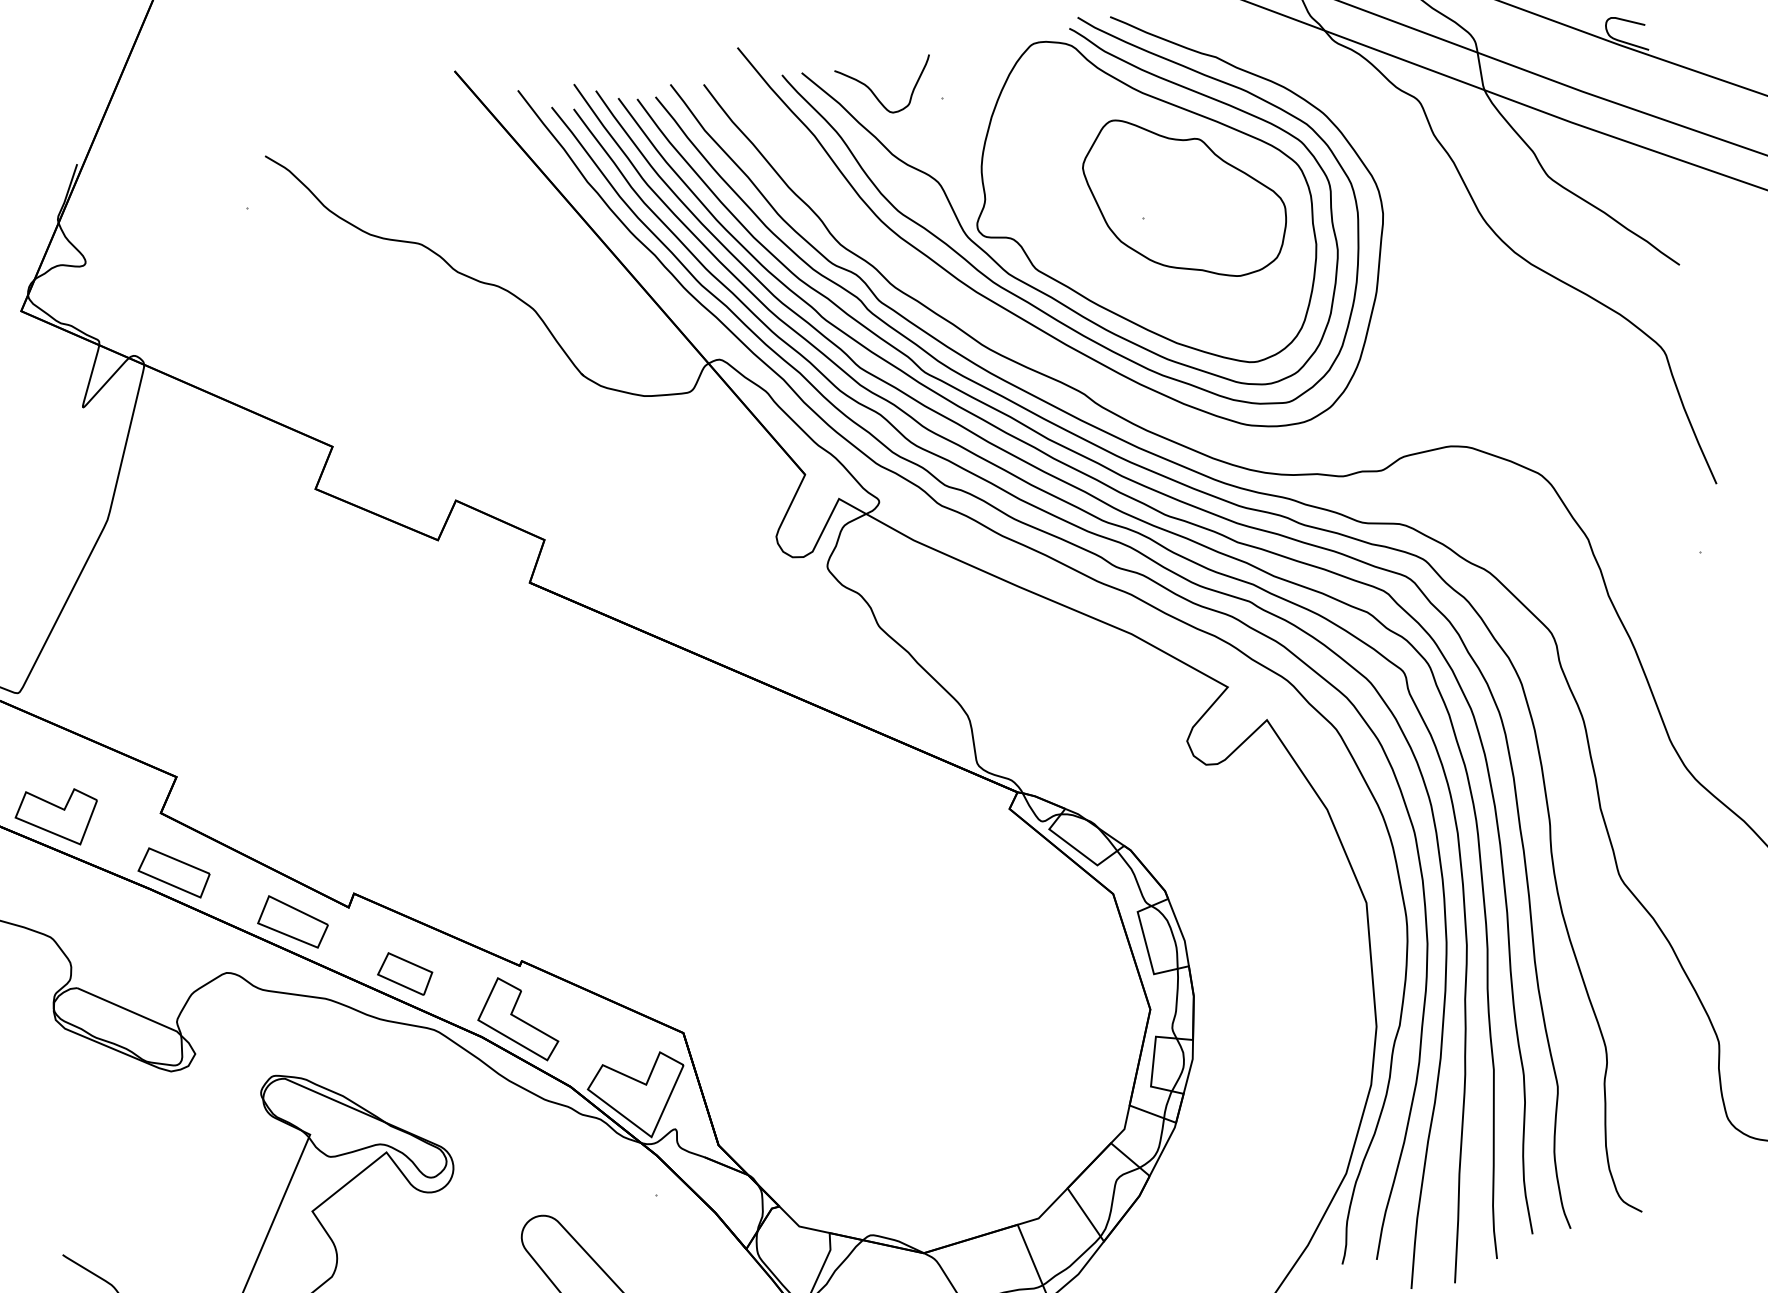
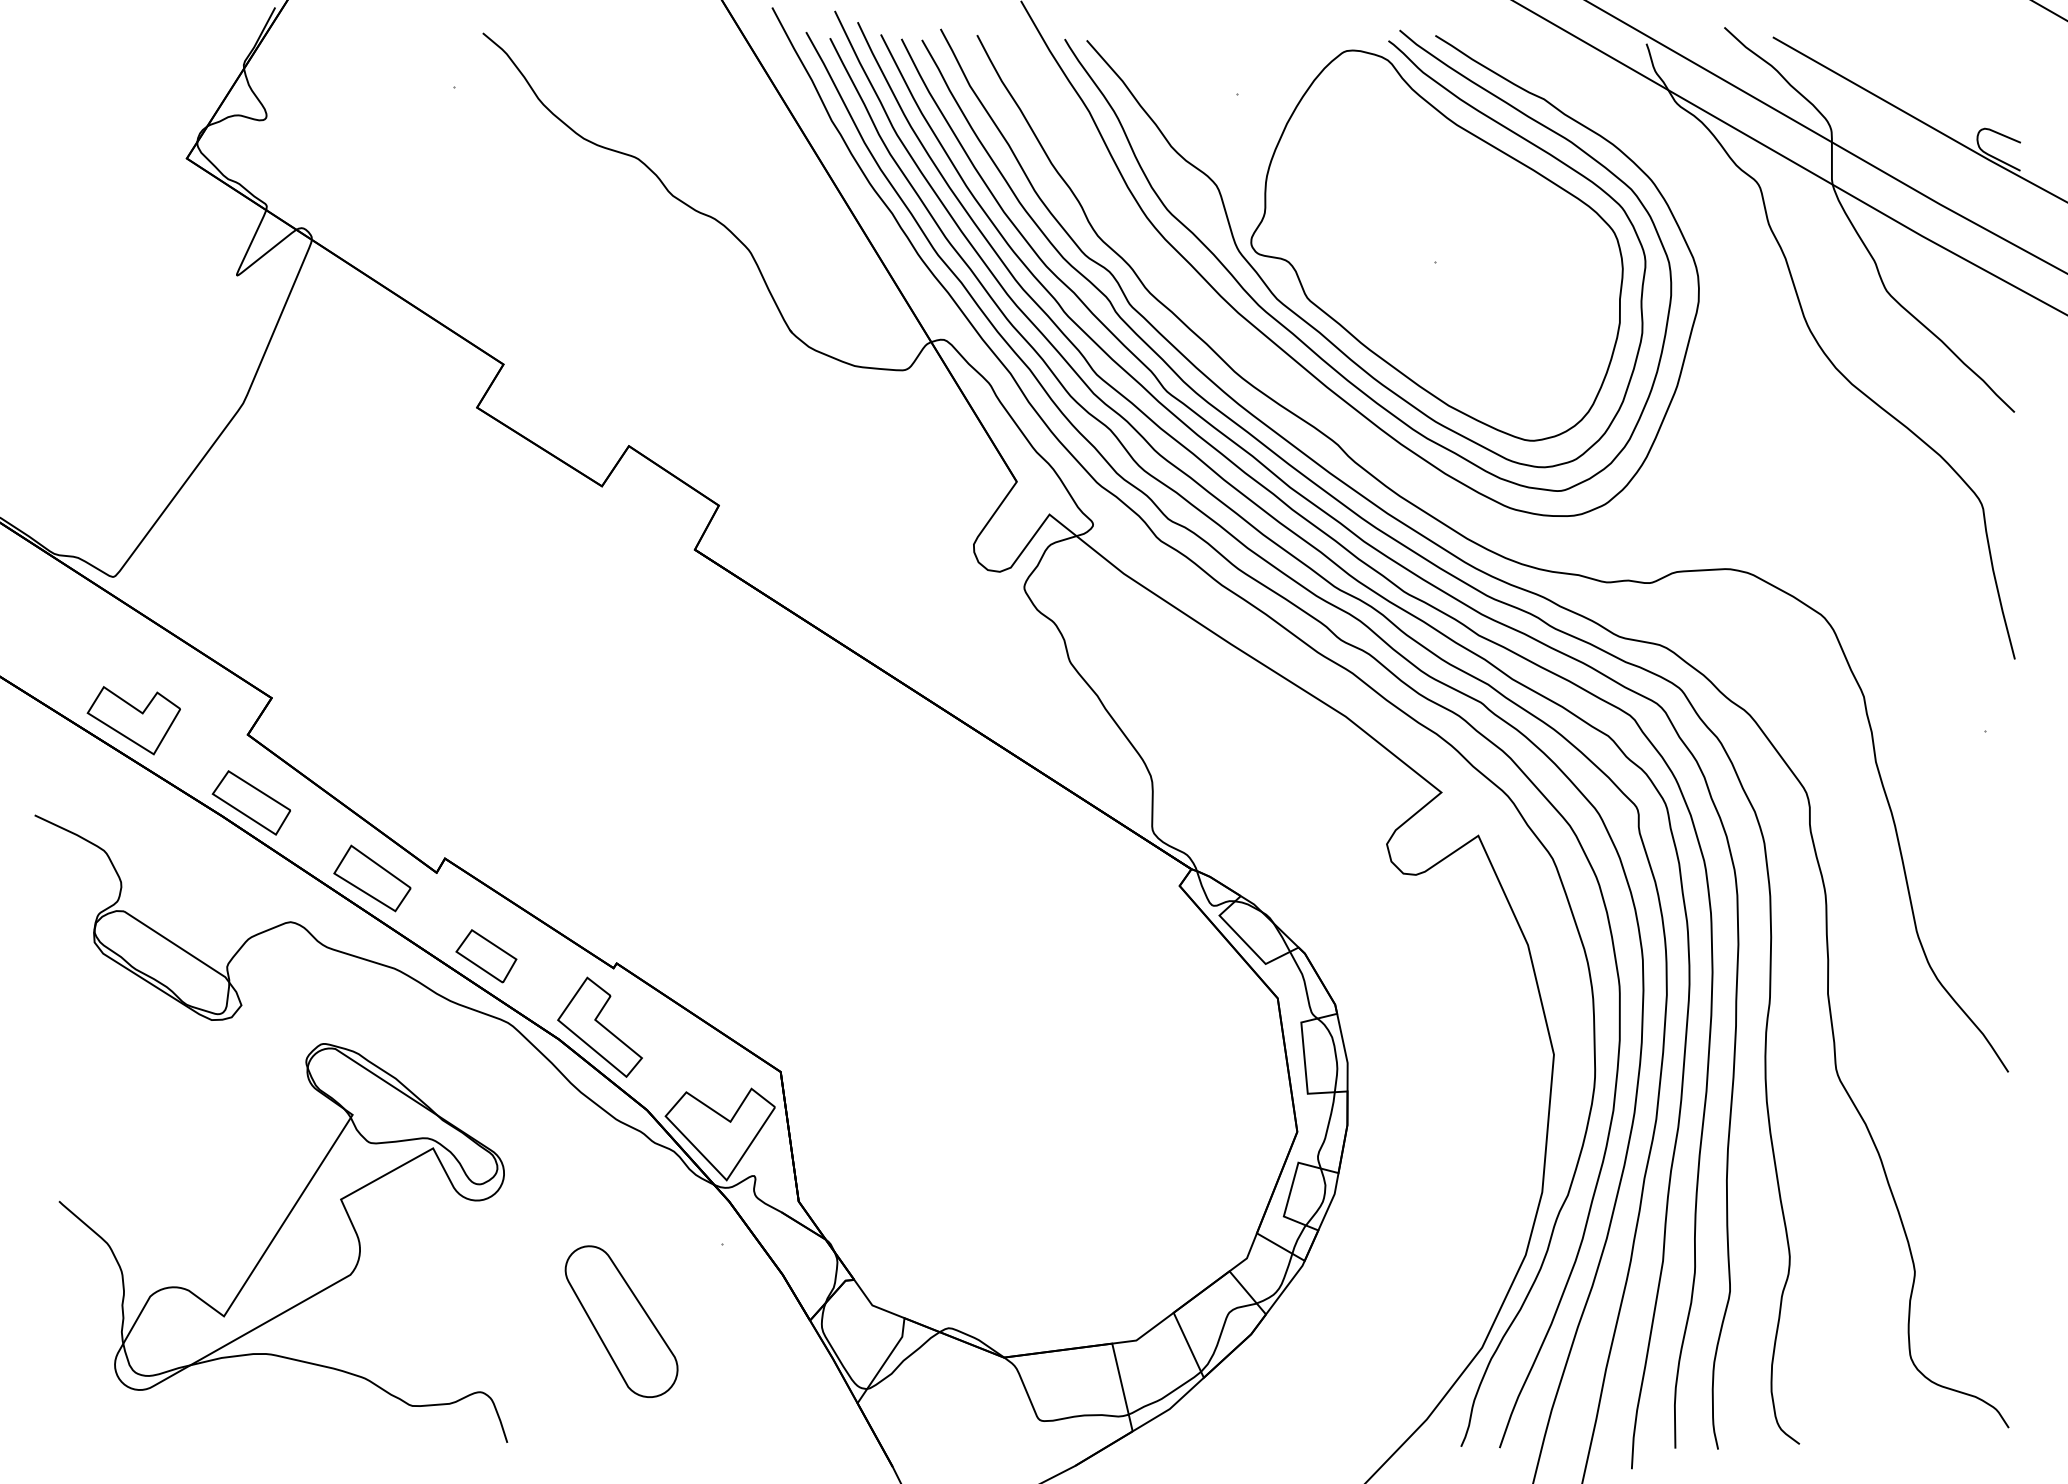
curve: (876, 96) -> (1164, 79), removed
part: (1184, 196) -> (1484, 246), removed

